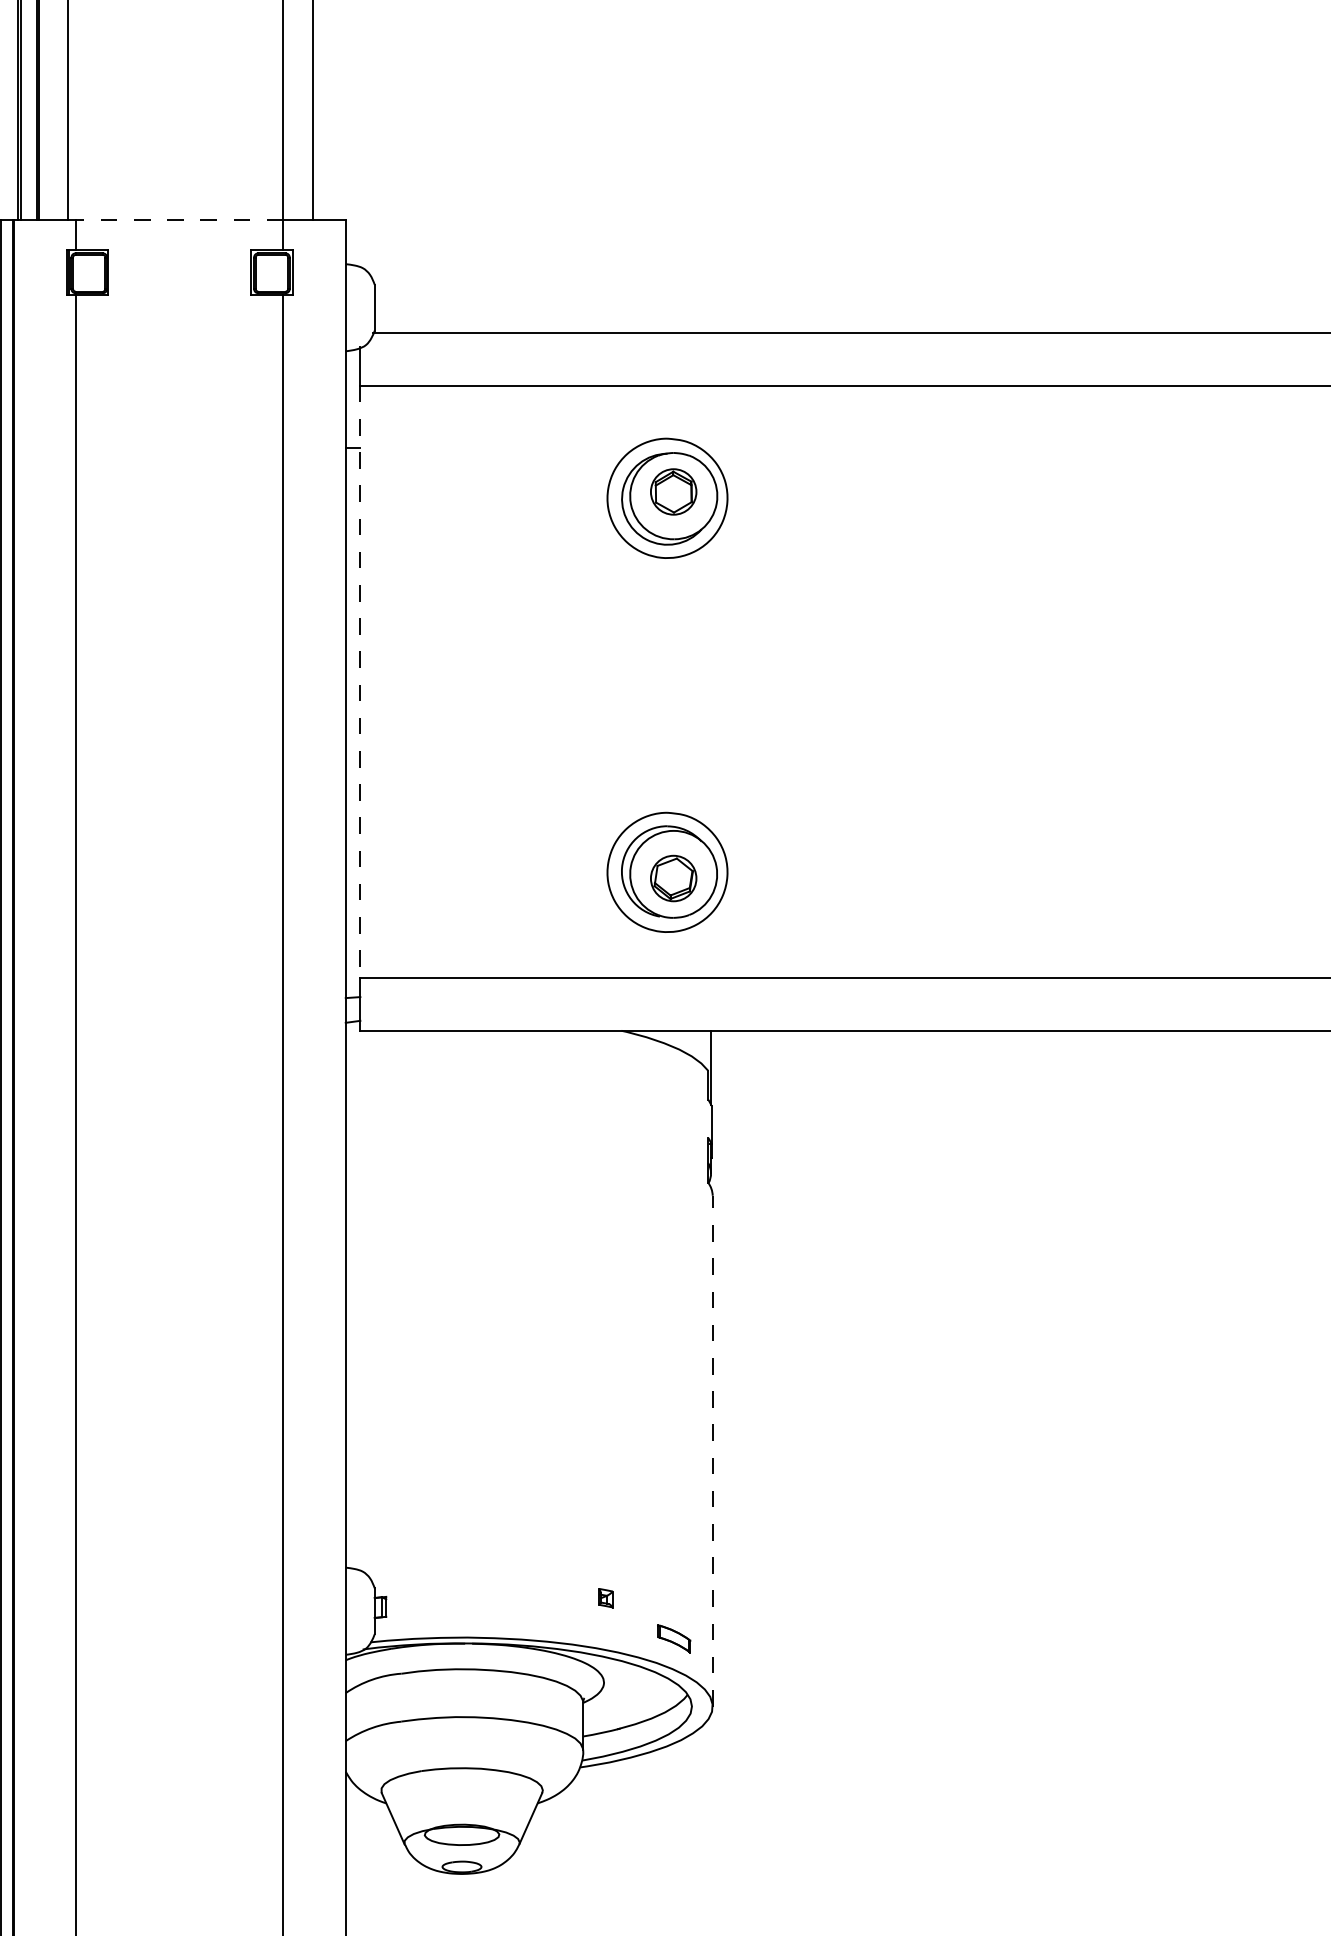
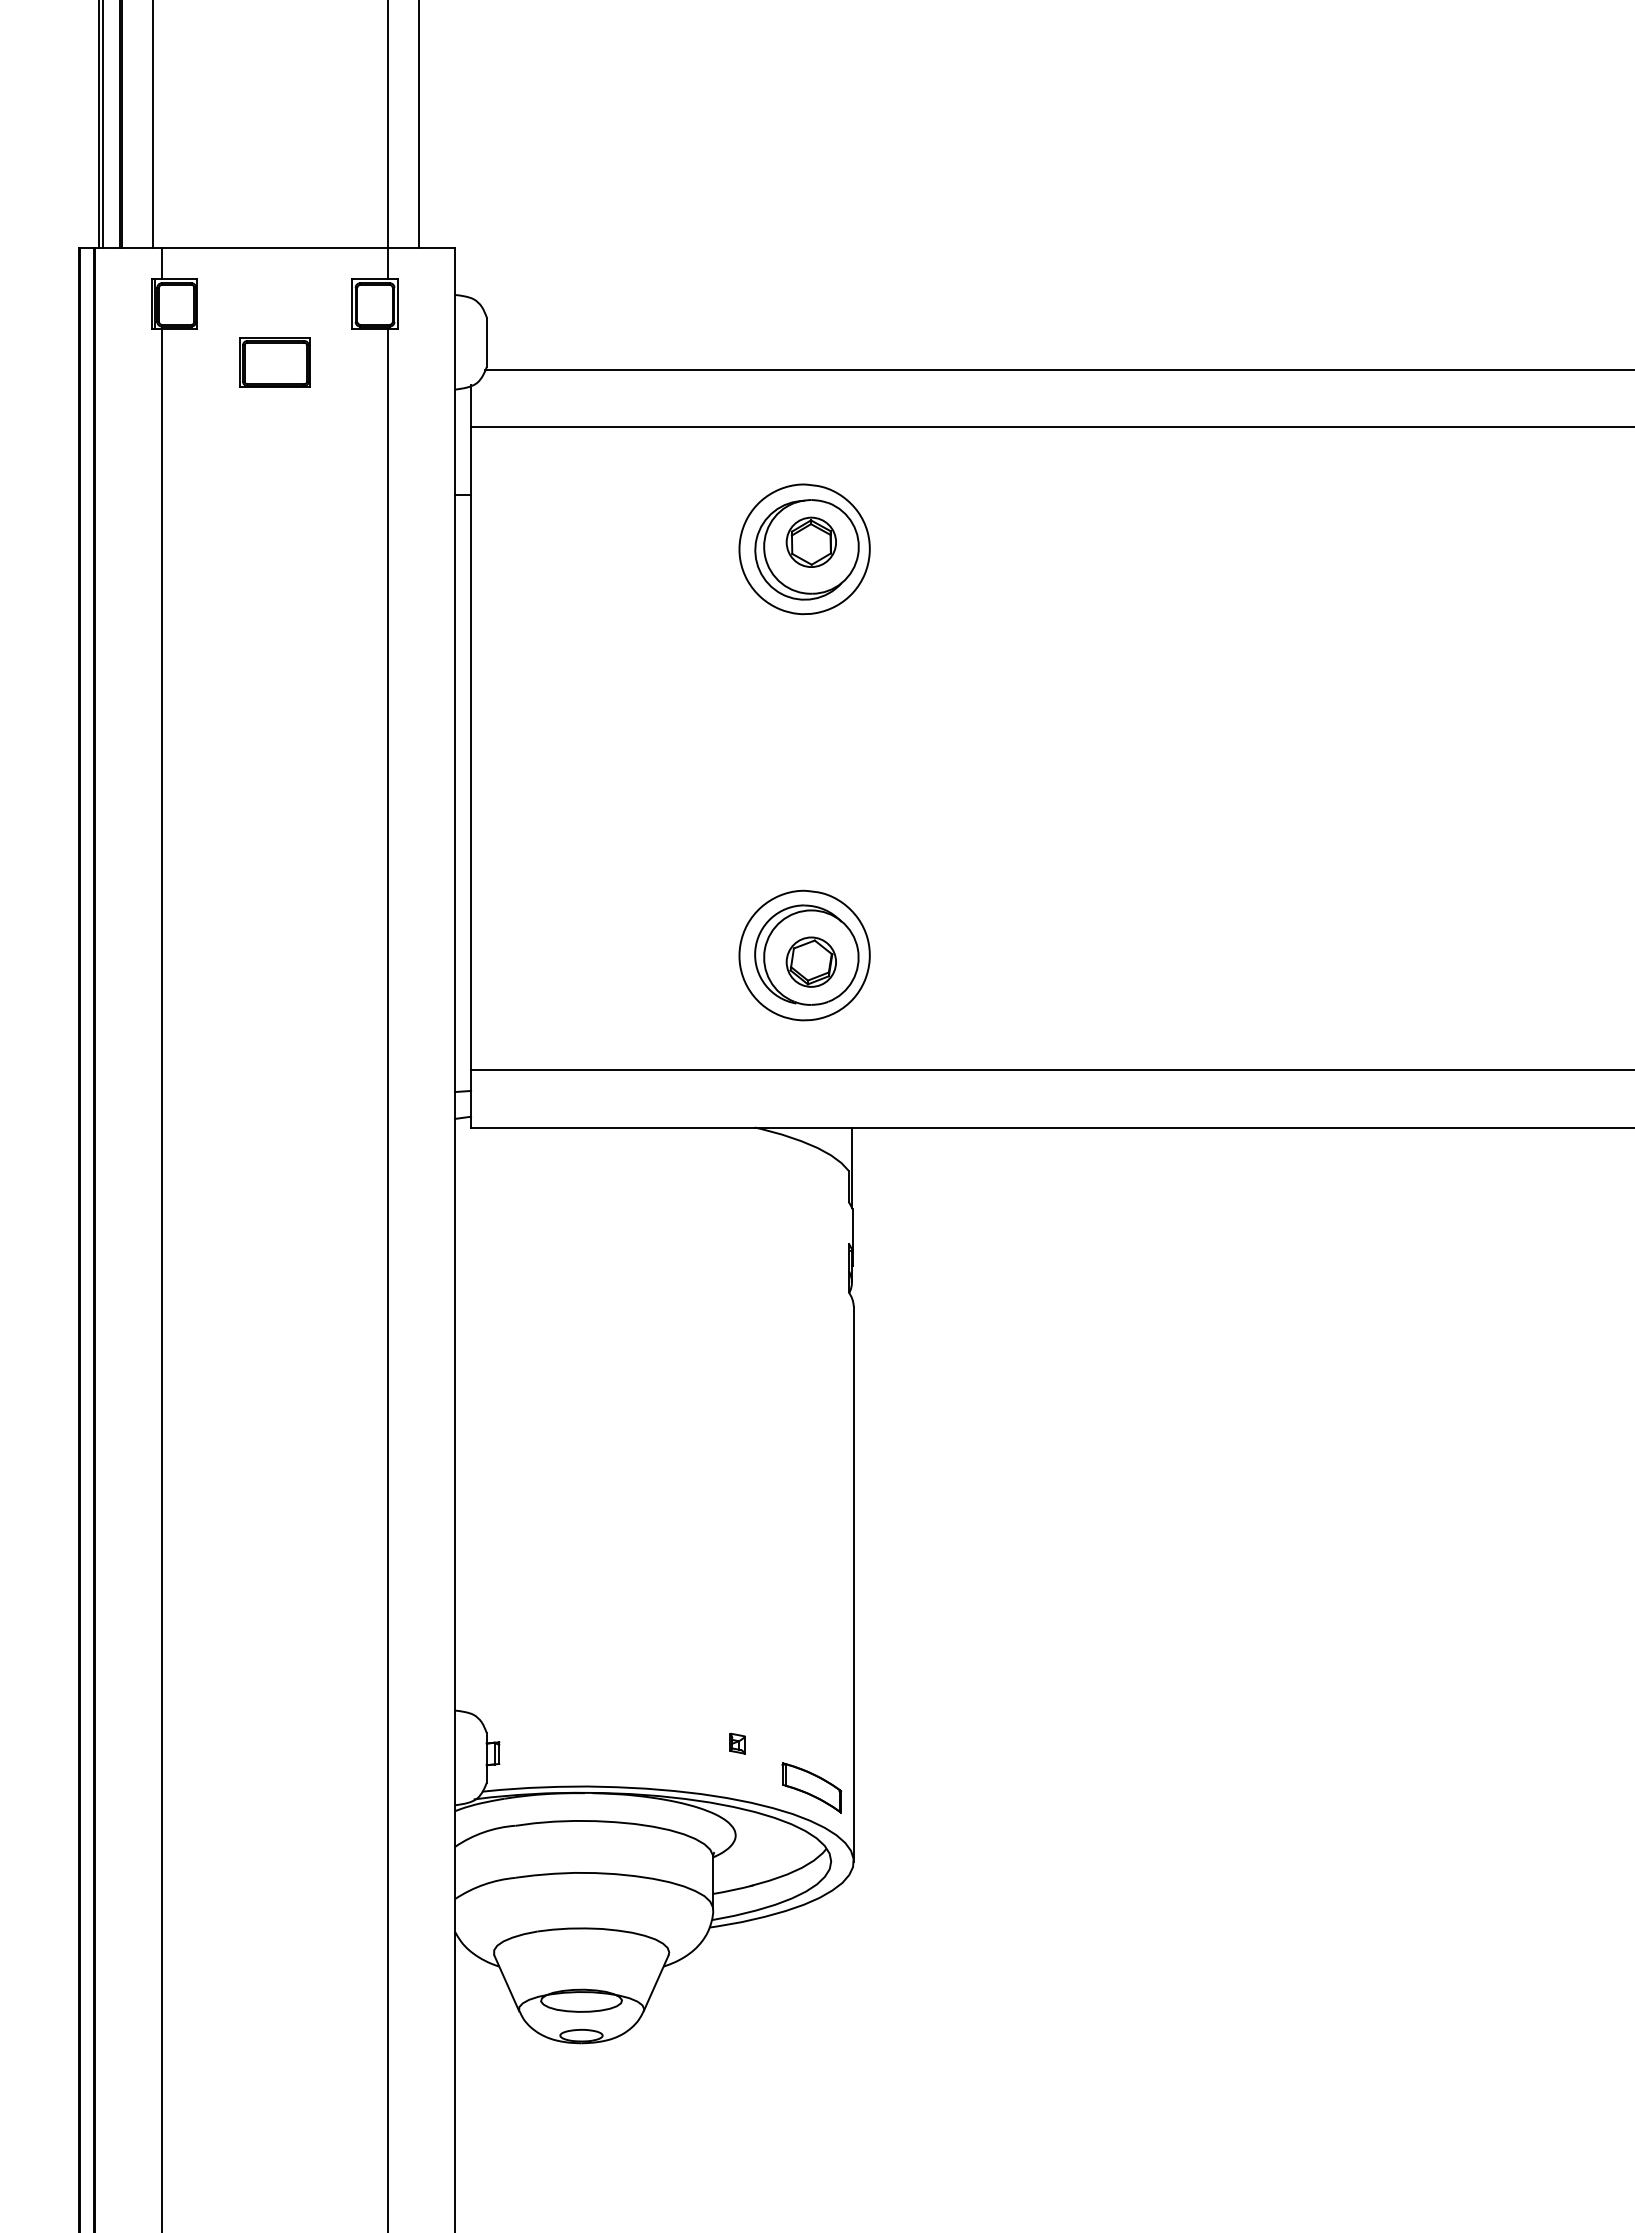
line: (179, 220) -> (274, 247), dashed -> solid
part: (179, 326) -> (274, 362), added
line: (360, 681) -> (471, 748), dashed -> solid
line: (712, 1450) -> (853, 1583), dashed -> solid
part: (673, 1638) -> (811, 1787), size x1.67

